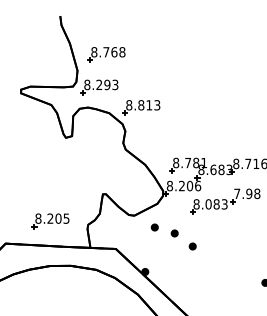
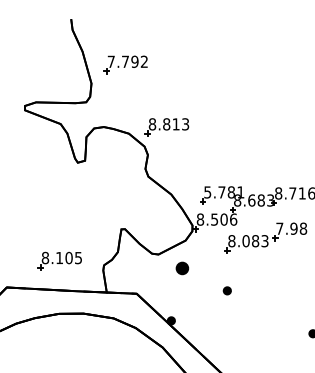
text: (108, 51) -> (127, 61), 8.768 -> 7.792
part: (99, 87) -> (117, 103), removed
text: (175, 163) -> (207, 192), 8.781 -> 5.781
text: (181, 185) -> (214, 219), 8.206 -> 8.506
text: (50, 218) -> (59, 257), 8.205 -> 8.105
part: (154, 227) -> (182, 268), size x1.6
part: (174, 233) -> (205, 275), removed

